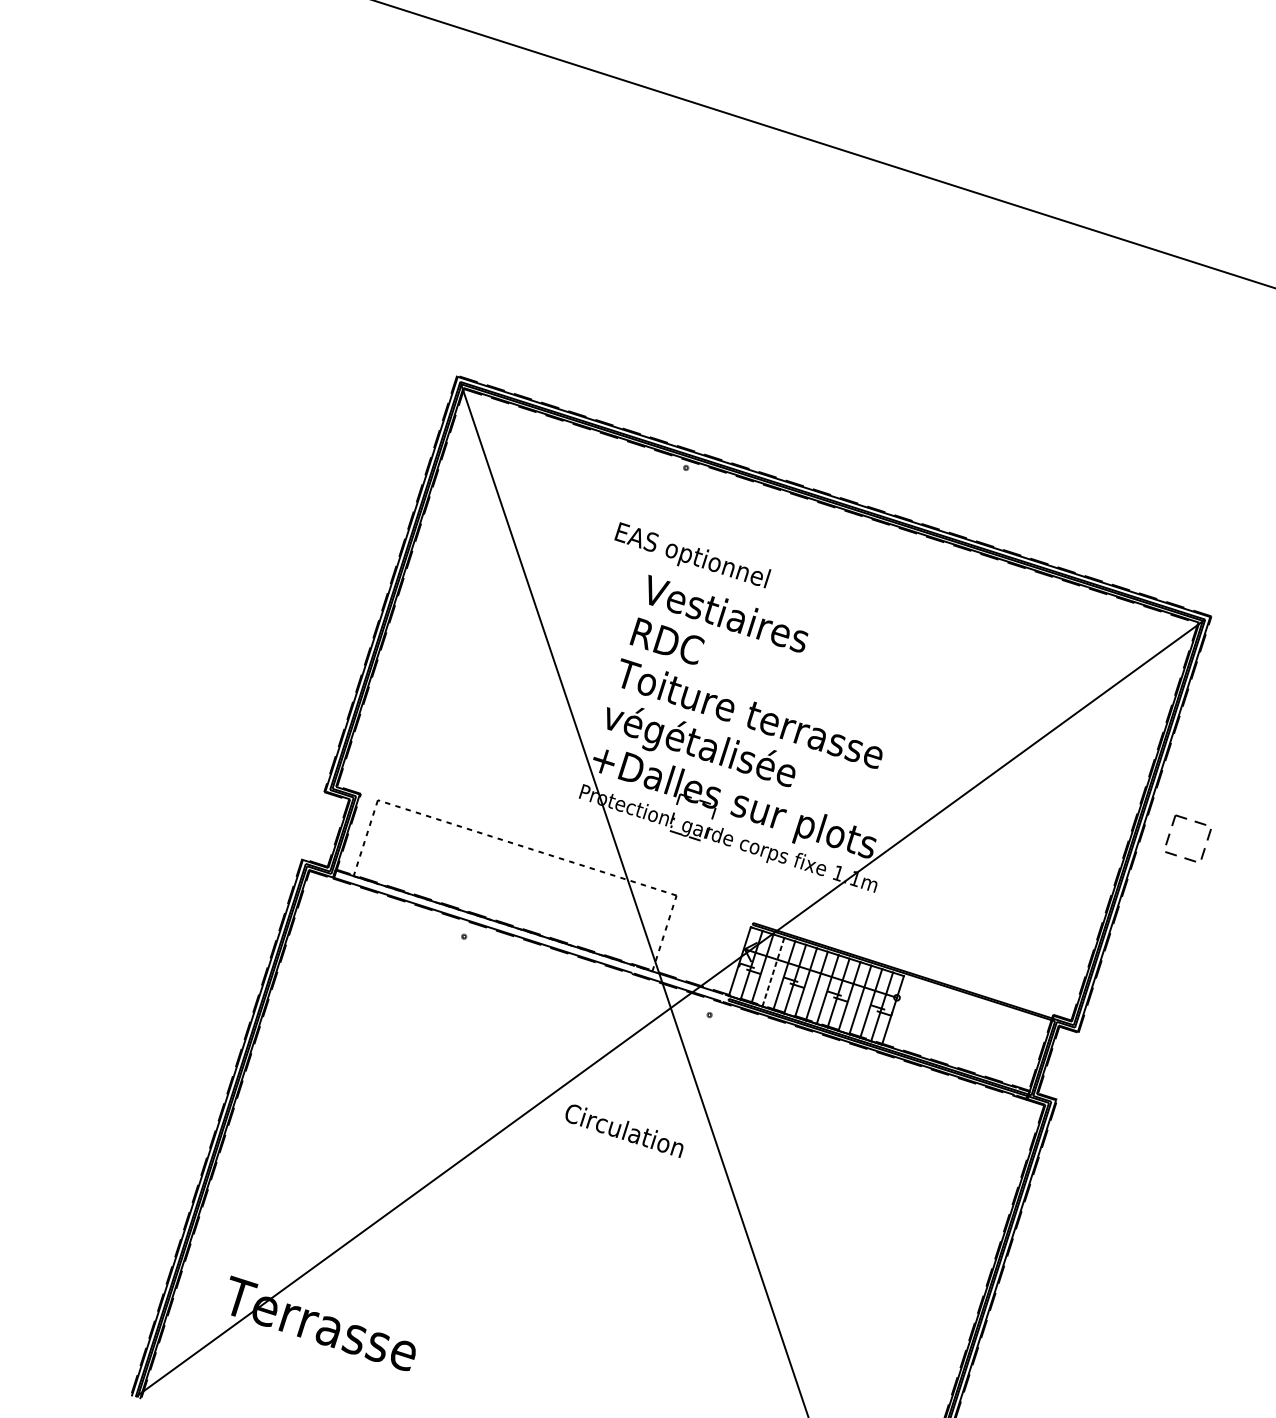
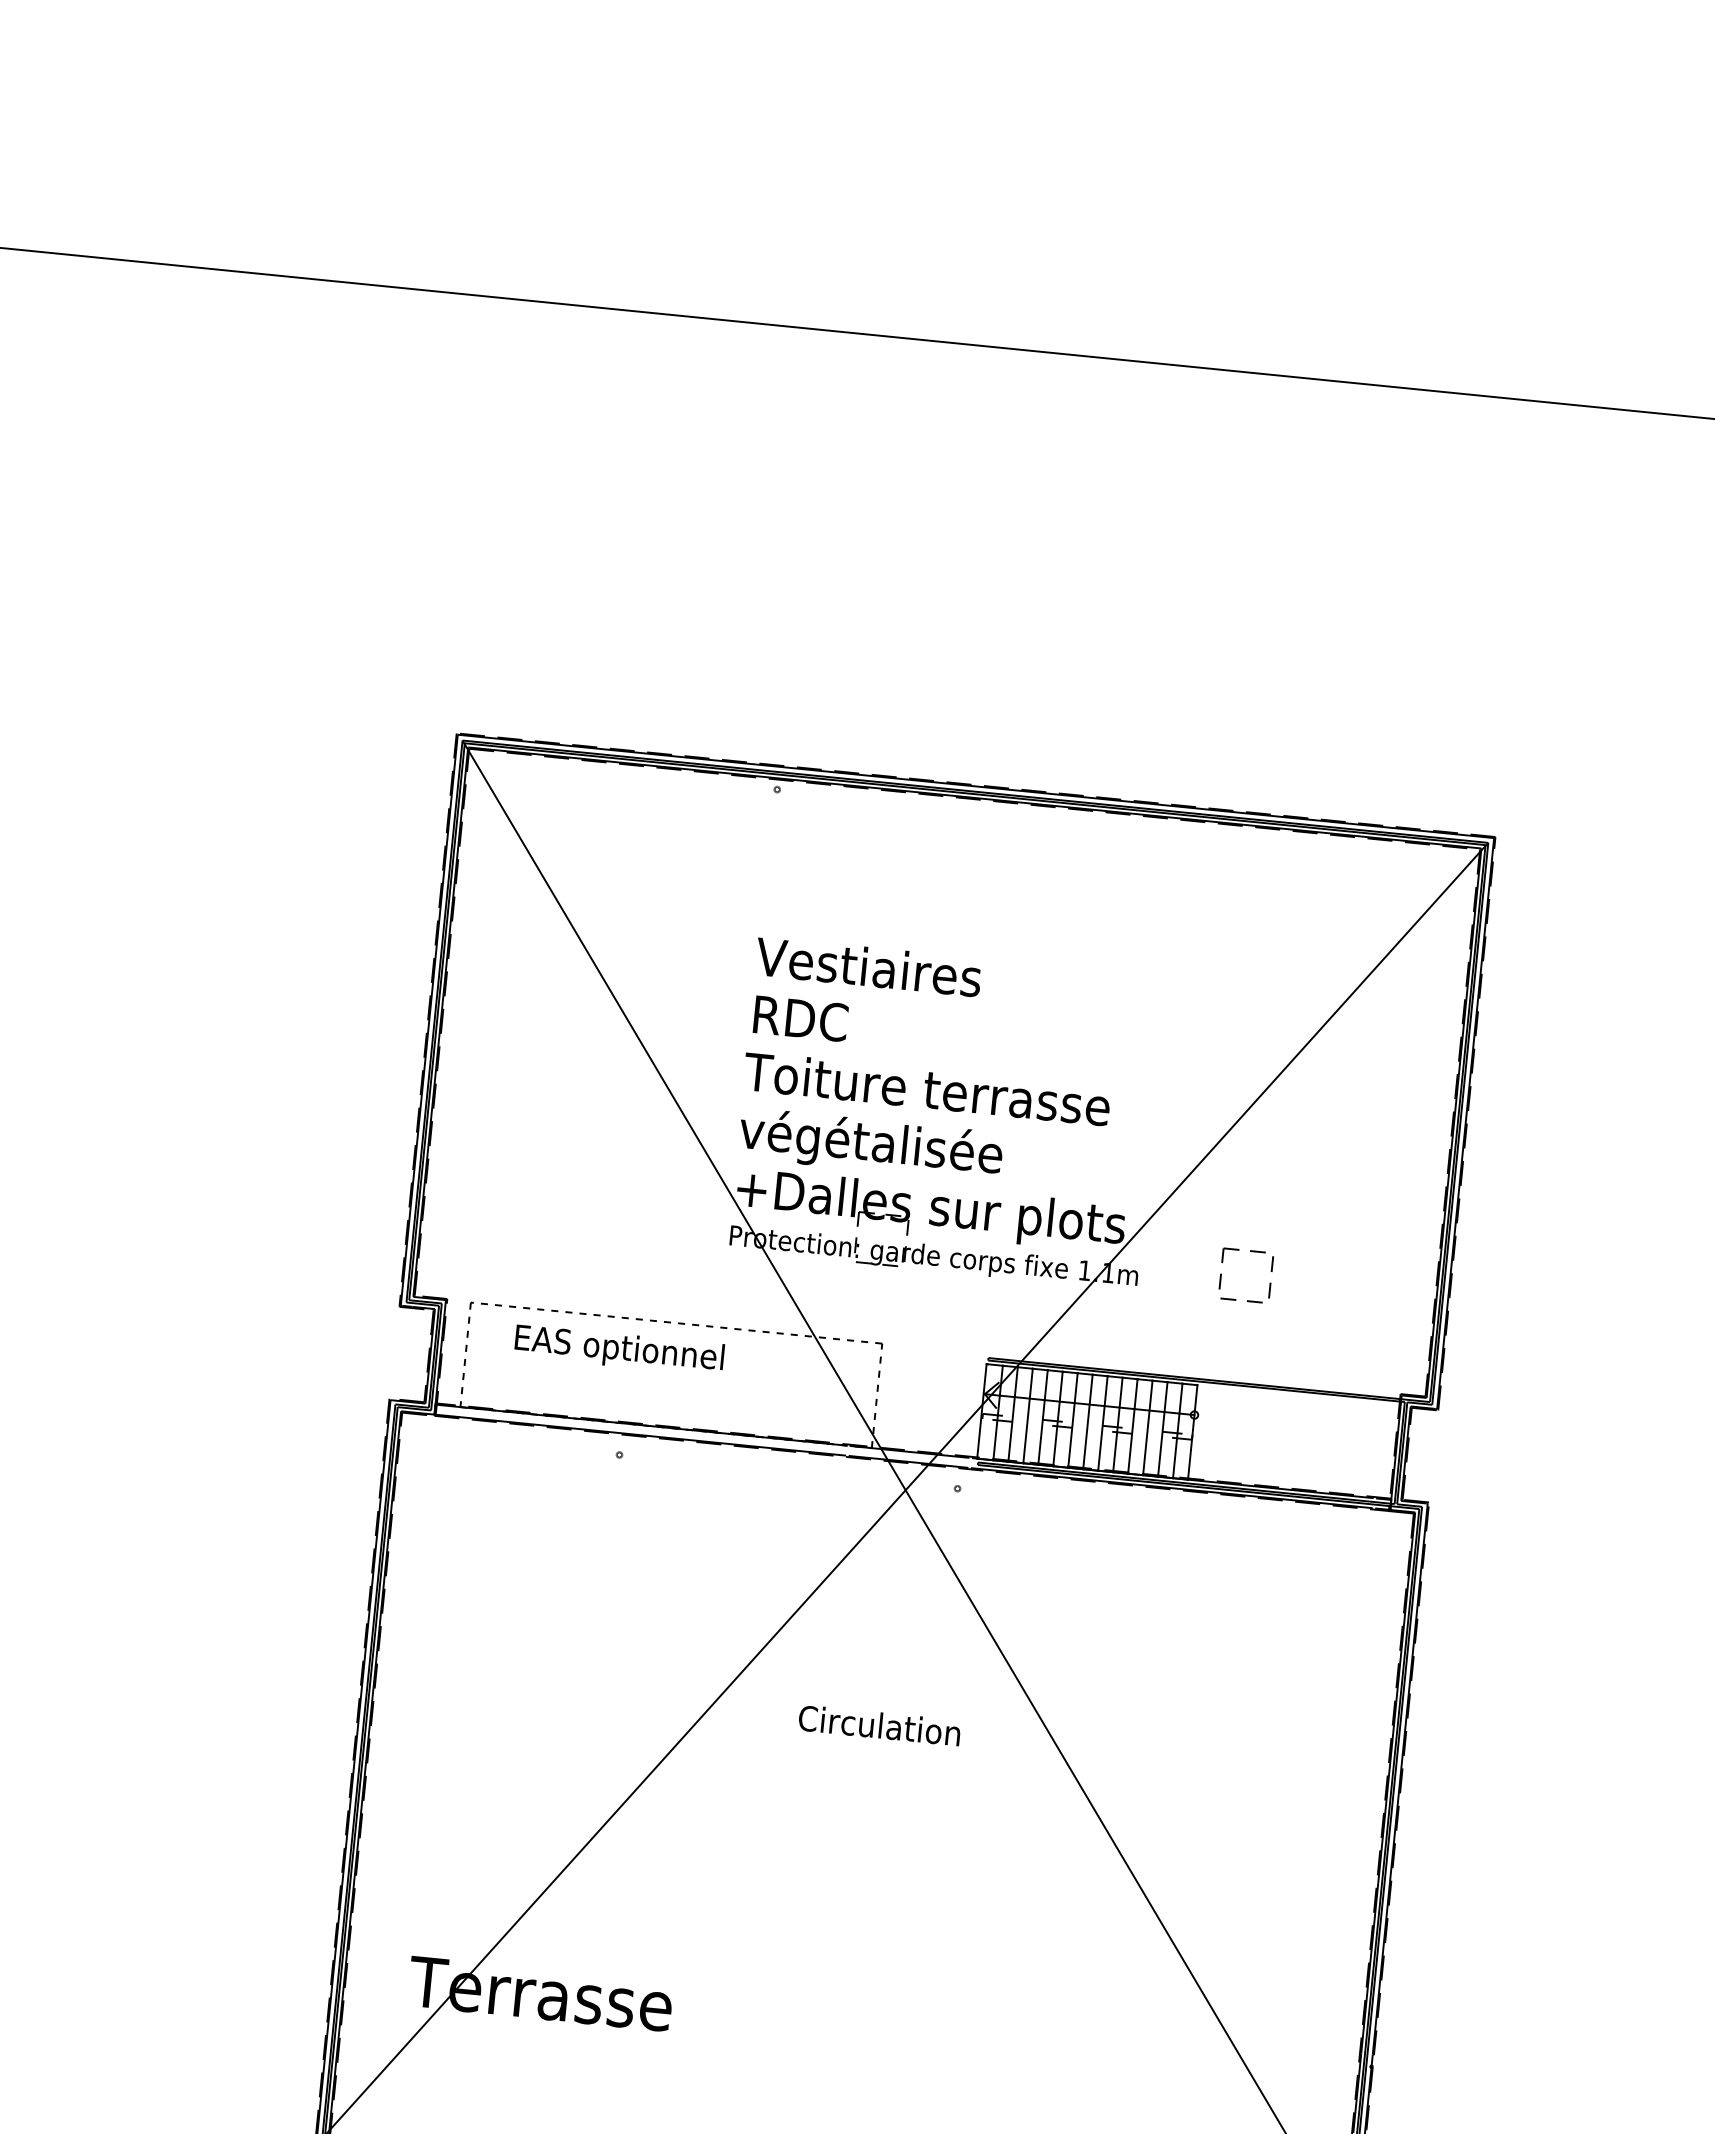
text: (692, 555) -> (619, 1347), moved
part: (1169, 835) -> (1221, 1275), moved
line: (773, 971) -> (1028, 1415), dashed -> solid
text: (624, 1130) -> (879, 1726), moved

